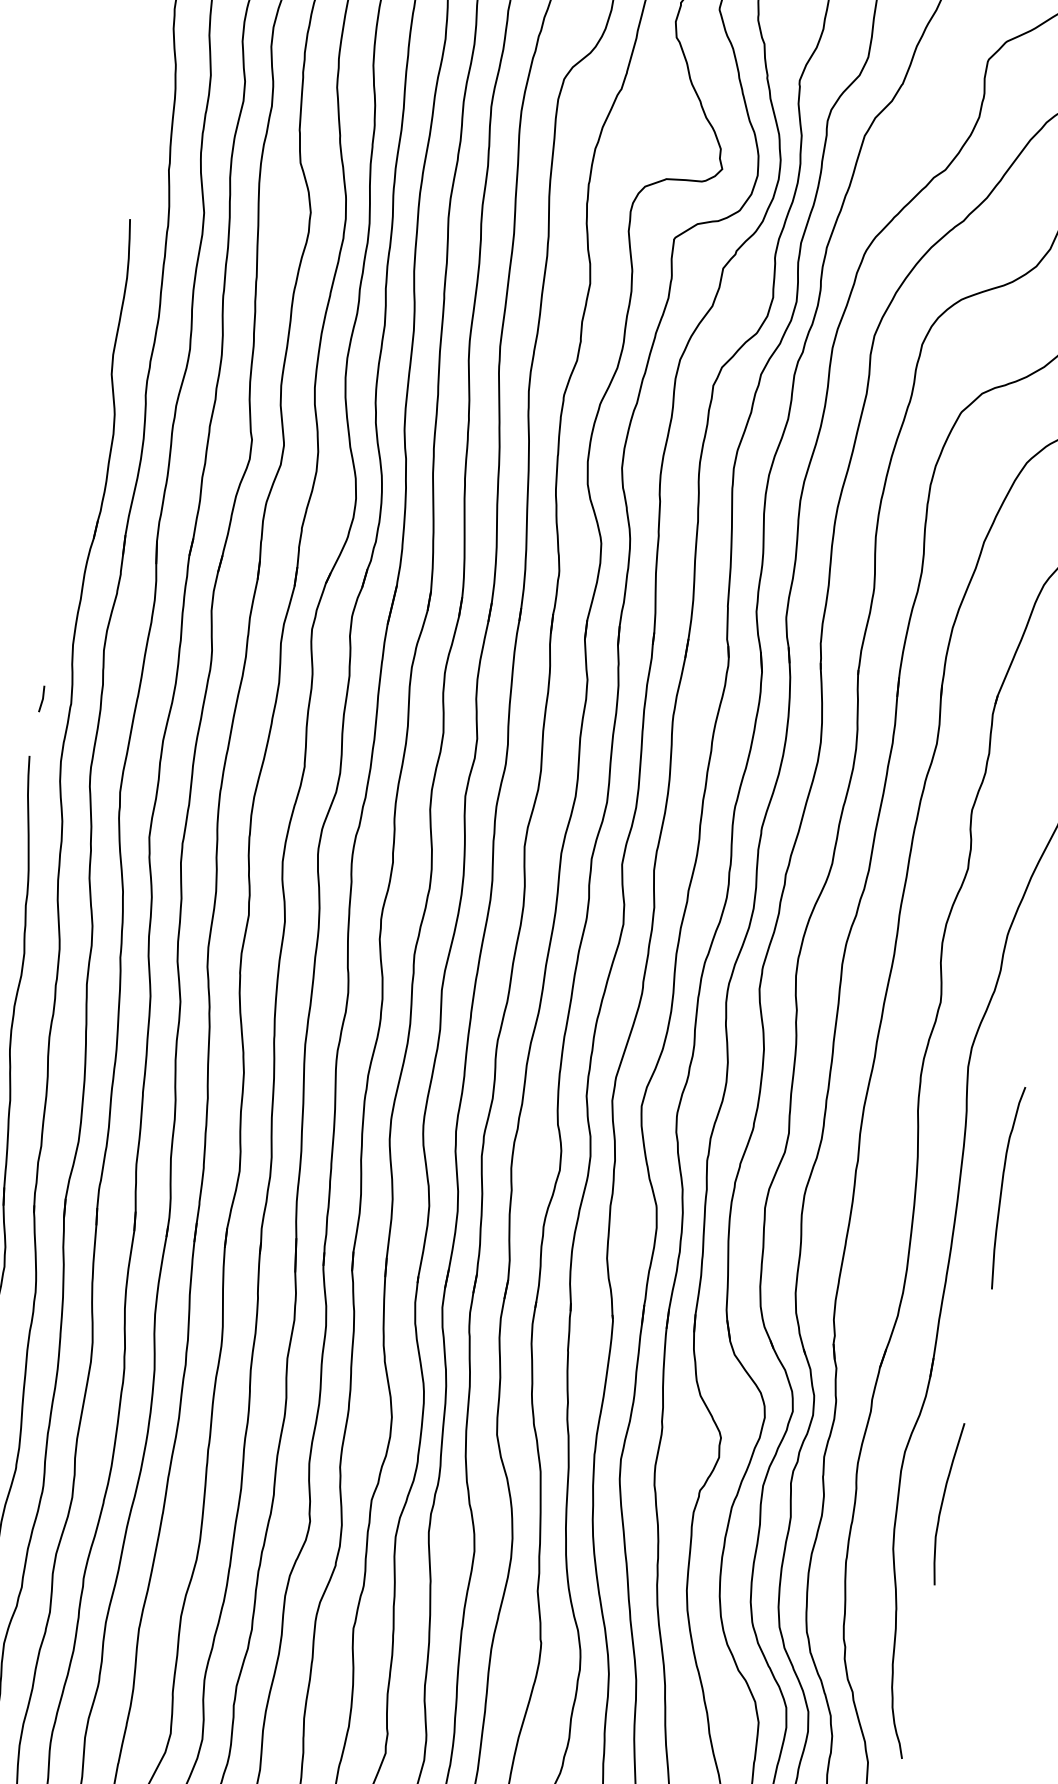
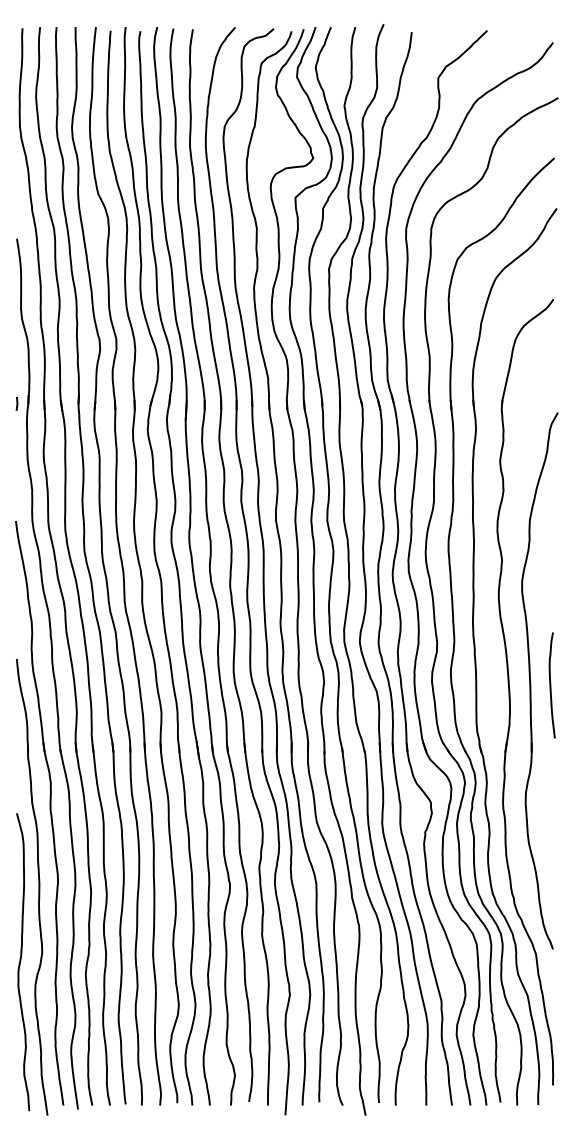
line: (41, 698) -> (16, 403), moved
curve: (1003, 1187) -> (551, 685), moved
curve: (944, 1503) -> (550, 815), removed

